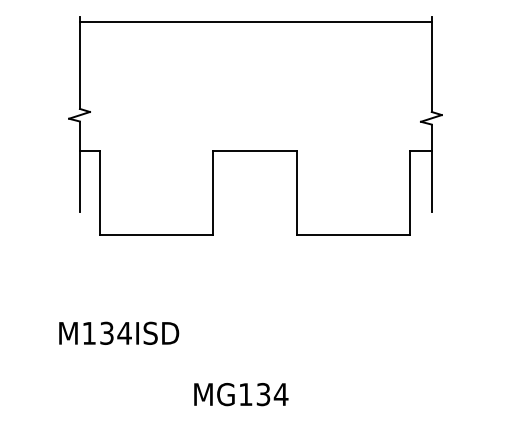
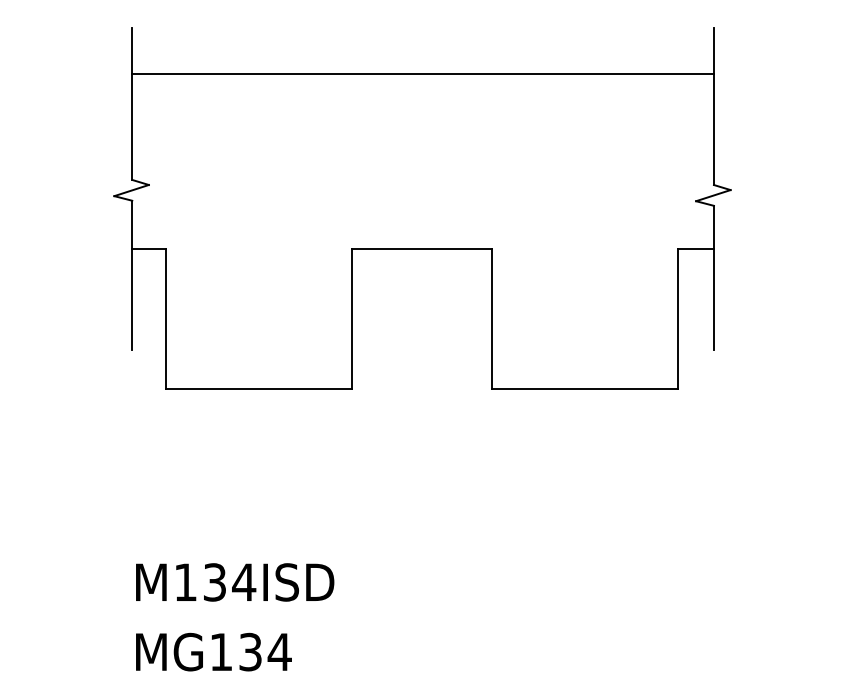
line: (255, 21) -> (422, 73), moved
text: (119, 332) -> (235, 580), moved
text: (241, 394) -> (214, 652), moved

